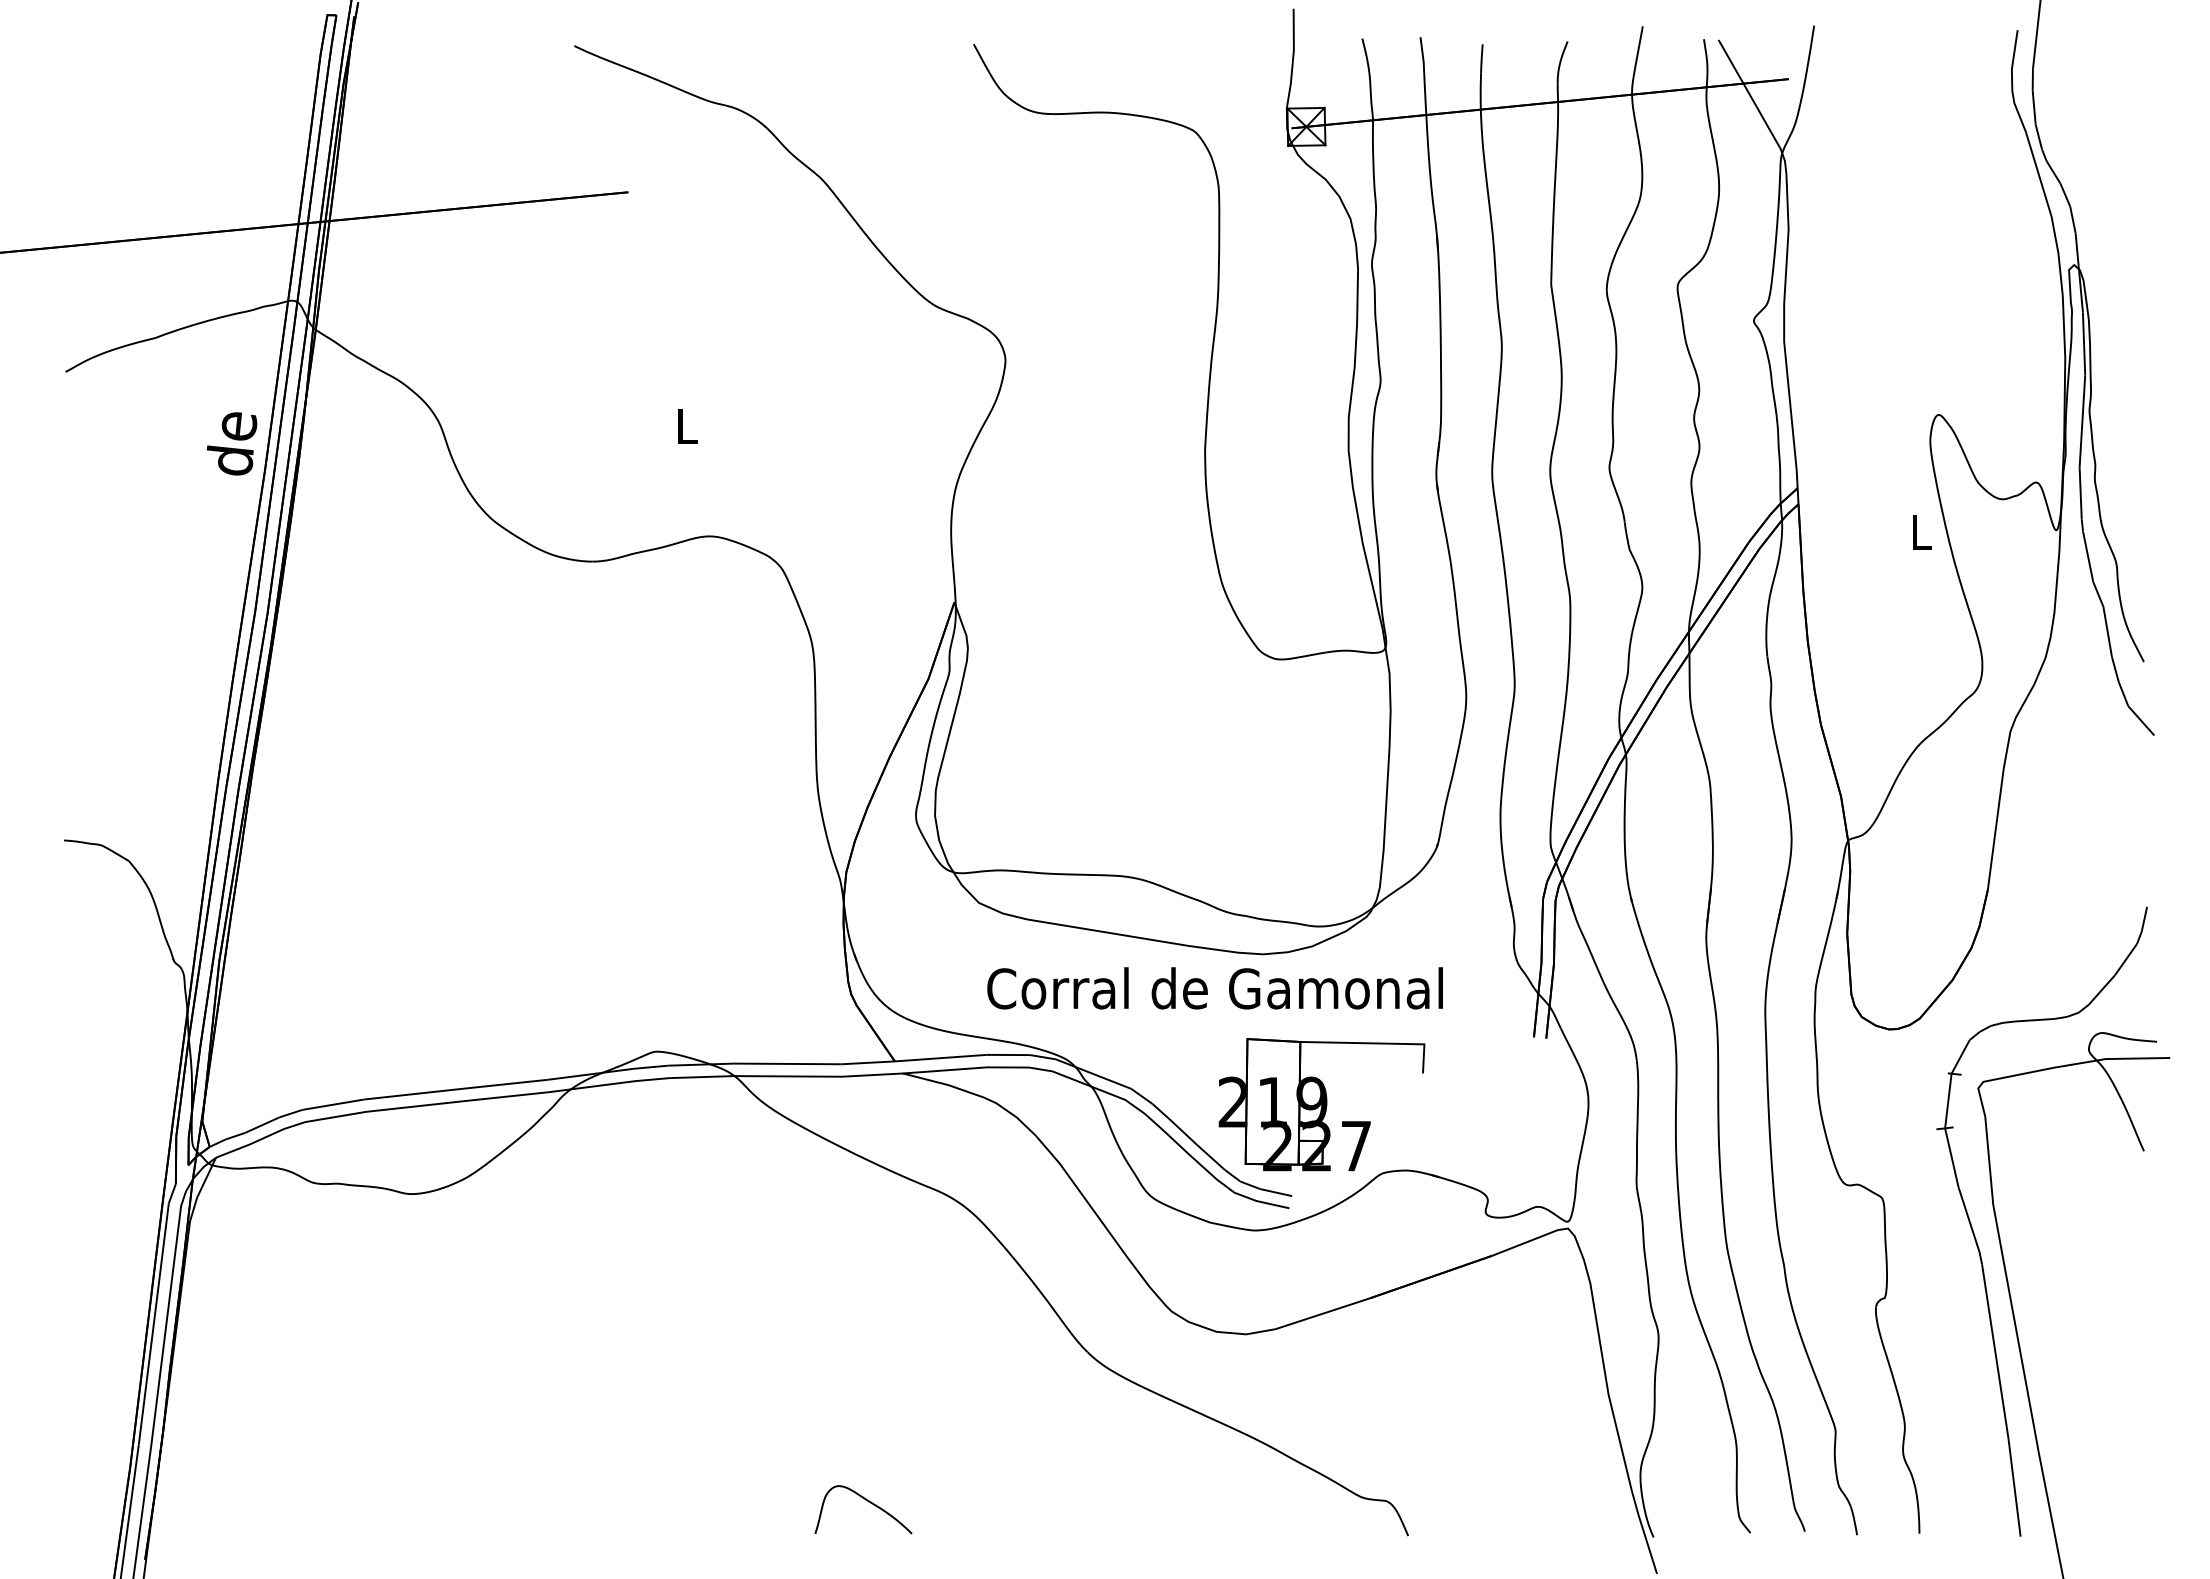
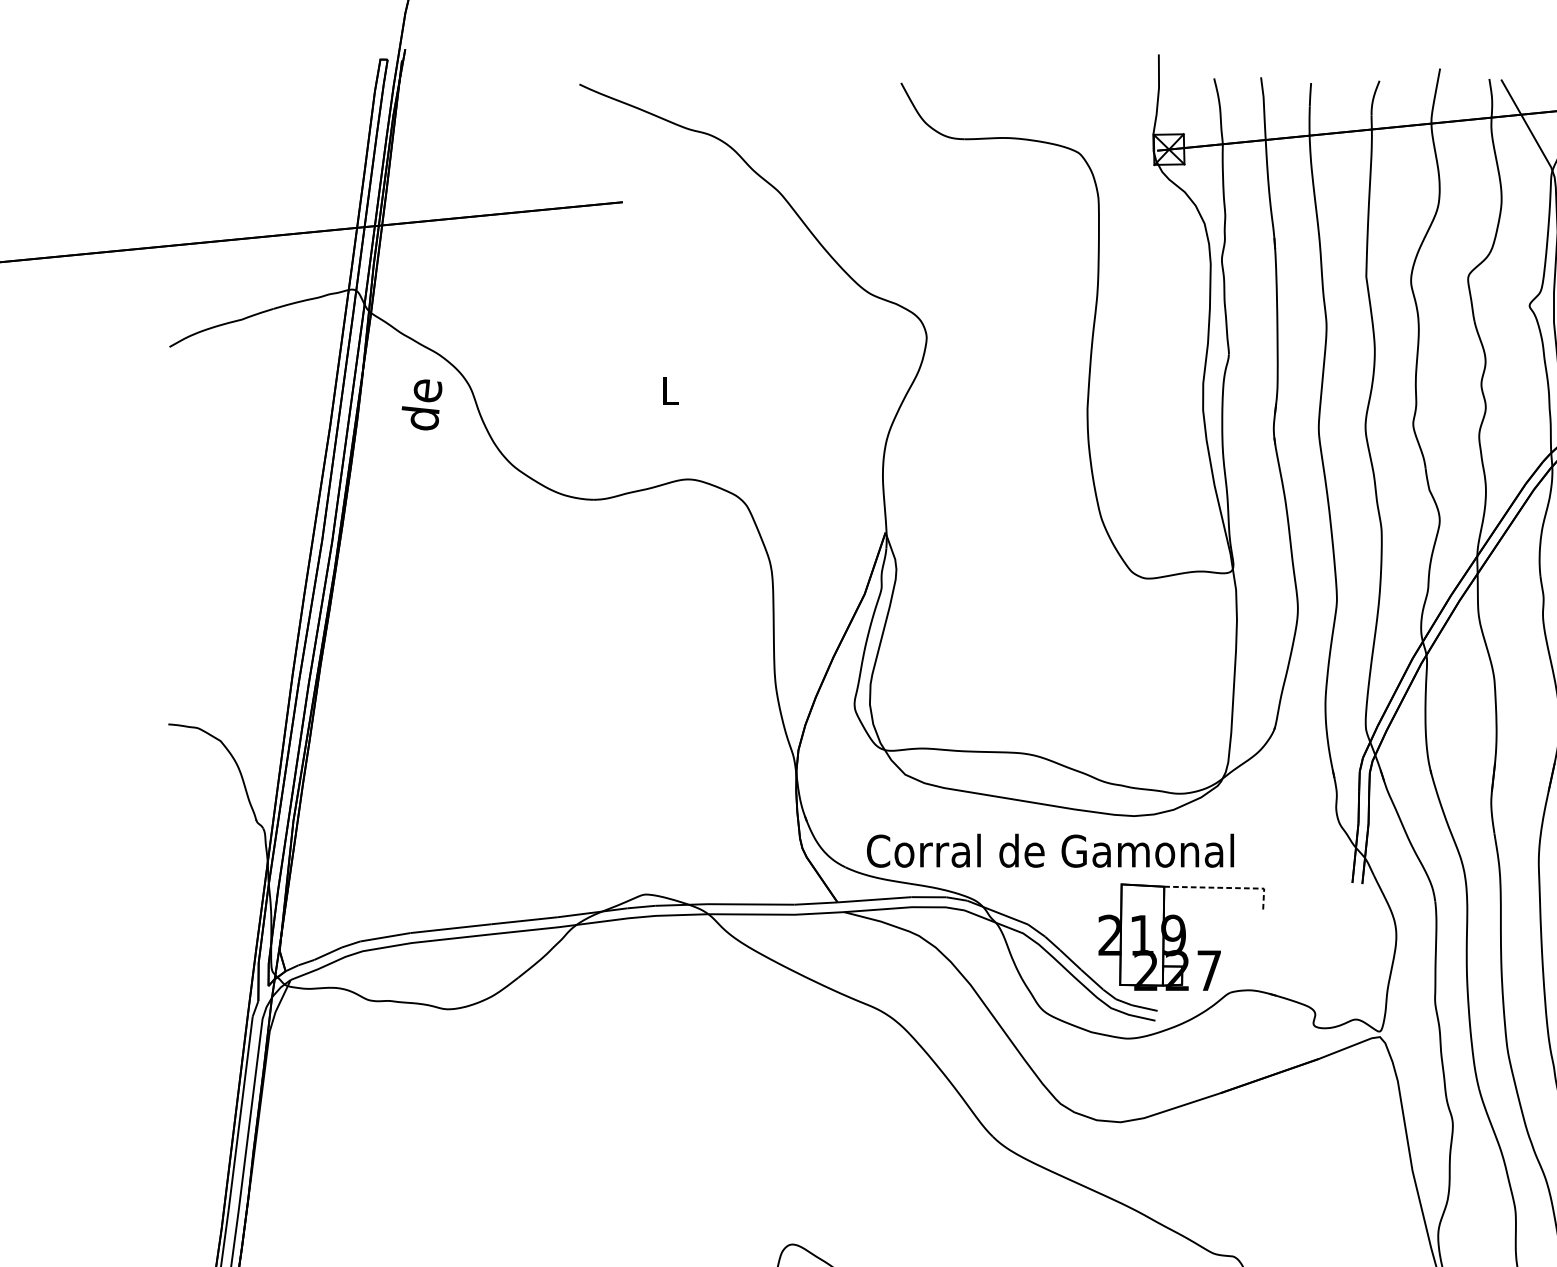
text: (231, 443) -> (421, 404), moved
text: (1214, 988) -> (1049, 850), moved
line: (1377, 1043) -> (1226, 887), solid -> dashed

